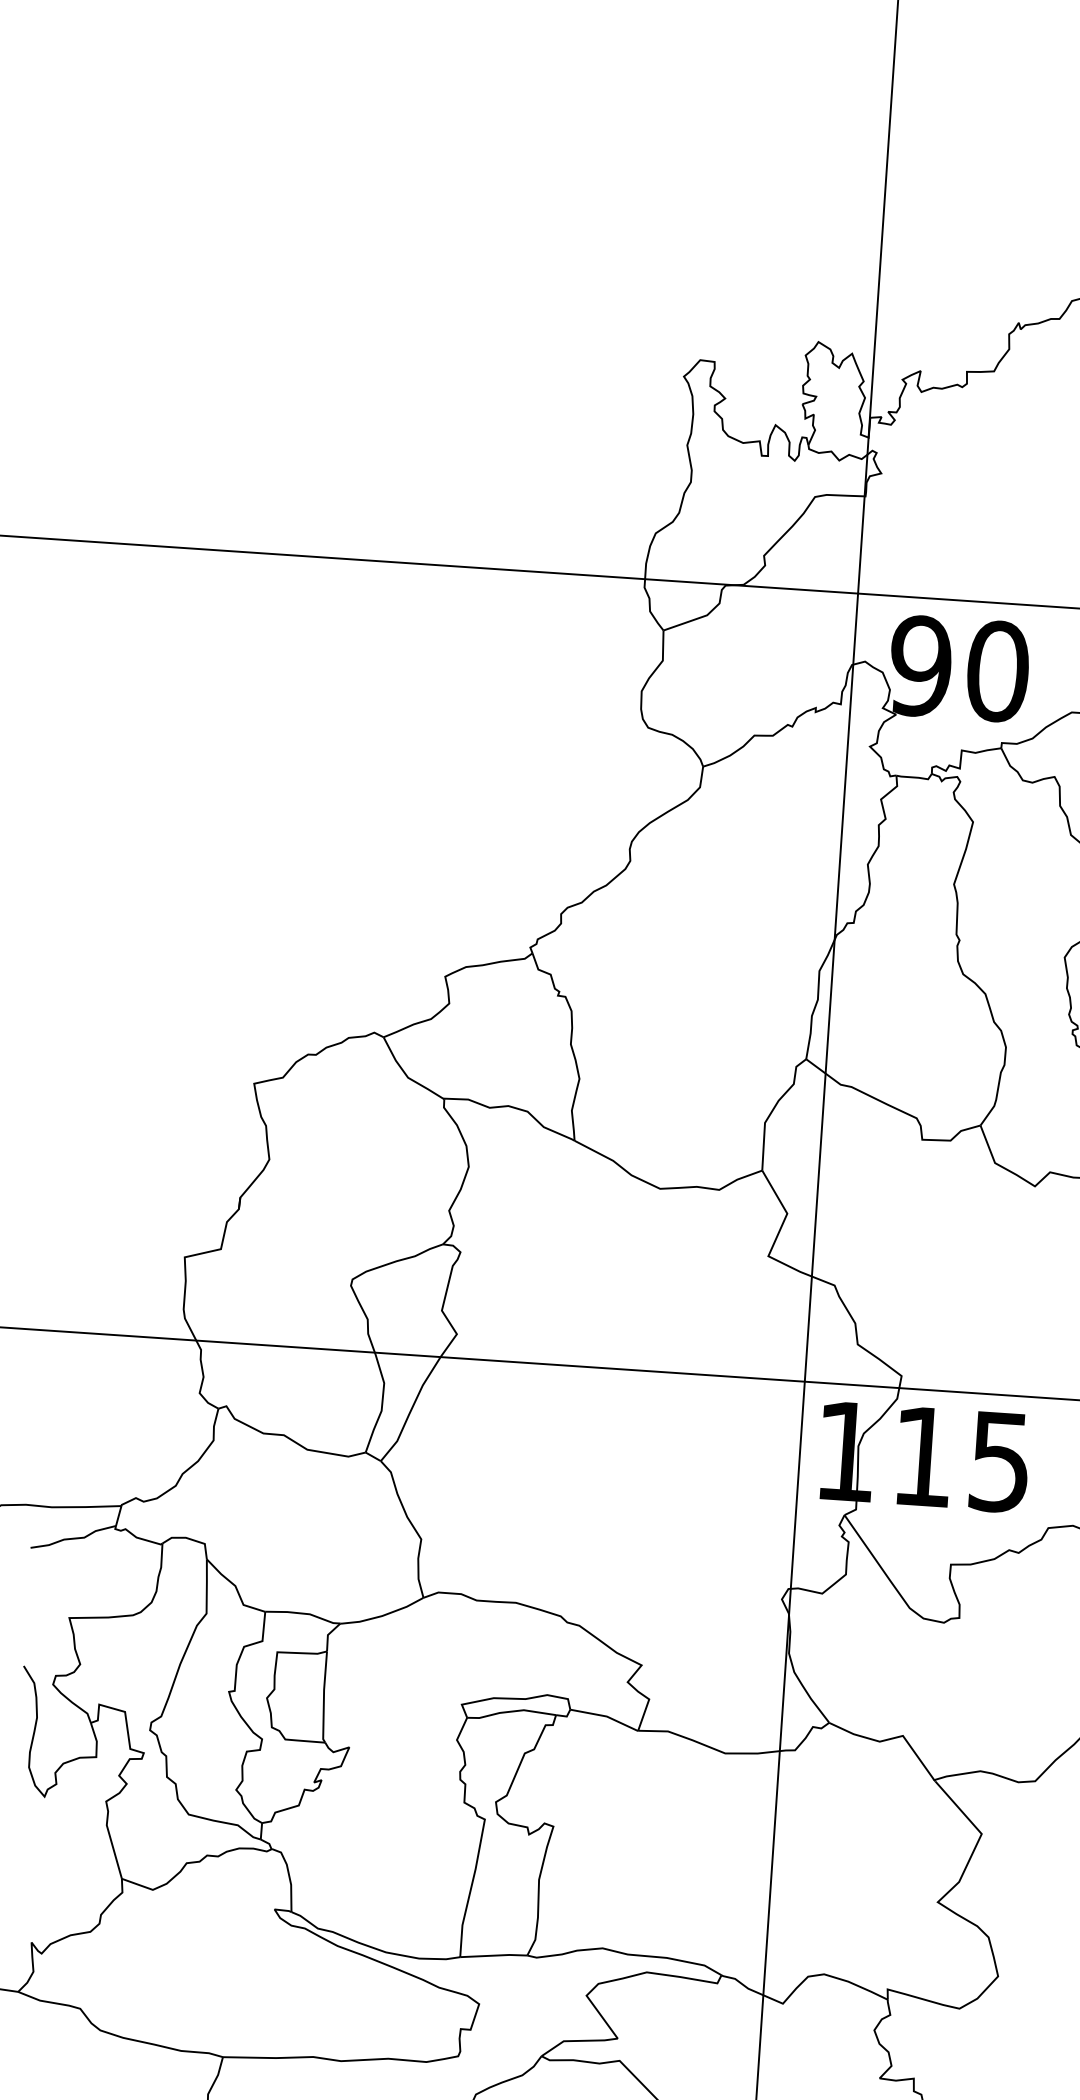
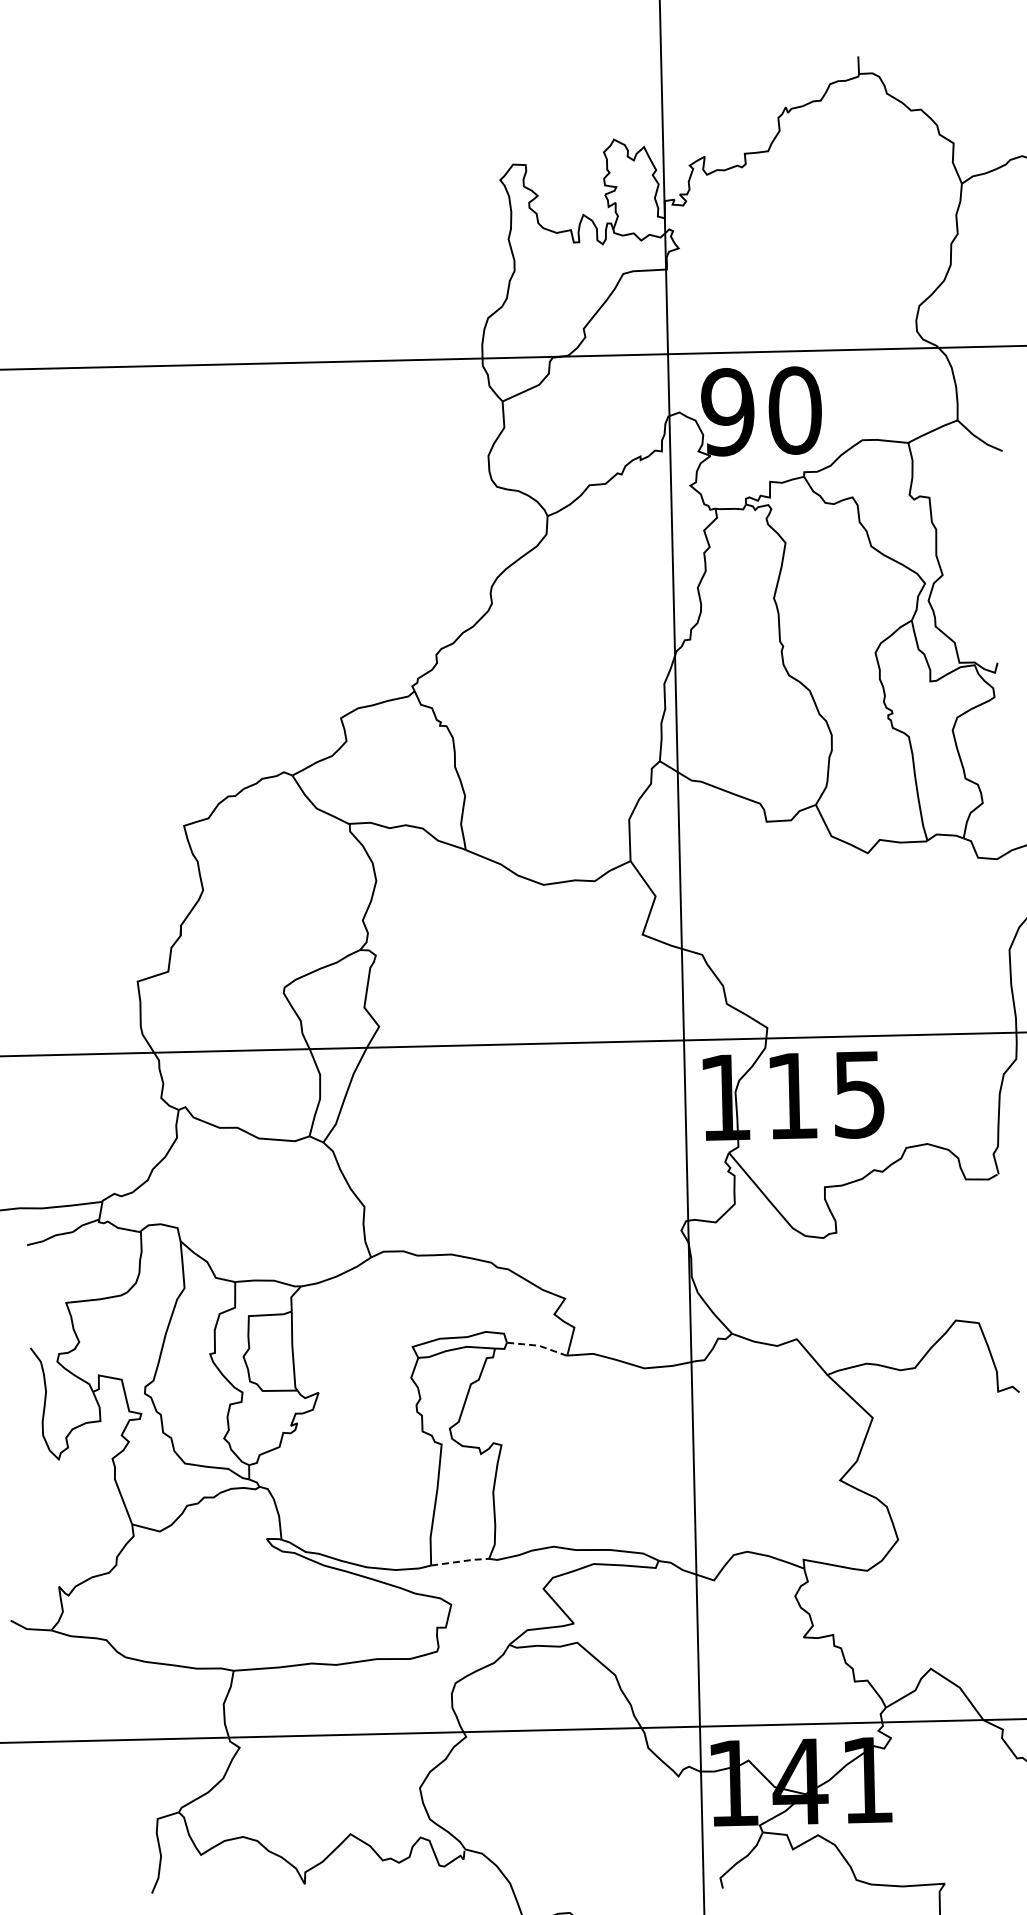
line: (607, 1716) -> (539, 1345), solid -> dashed
line: (494, 1955) -> (460, 1561), solid -> dashed

